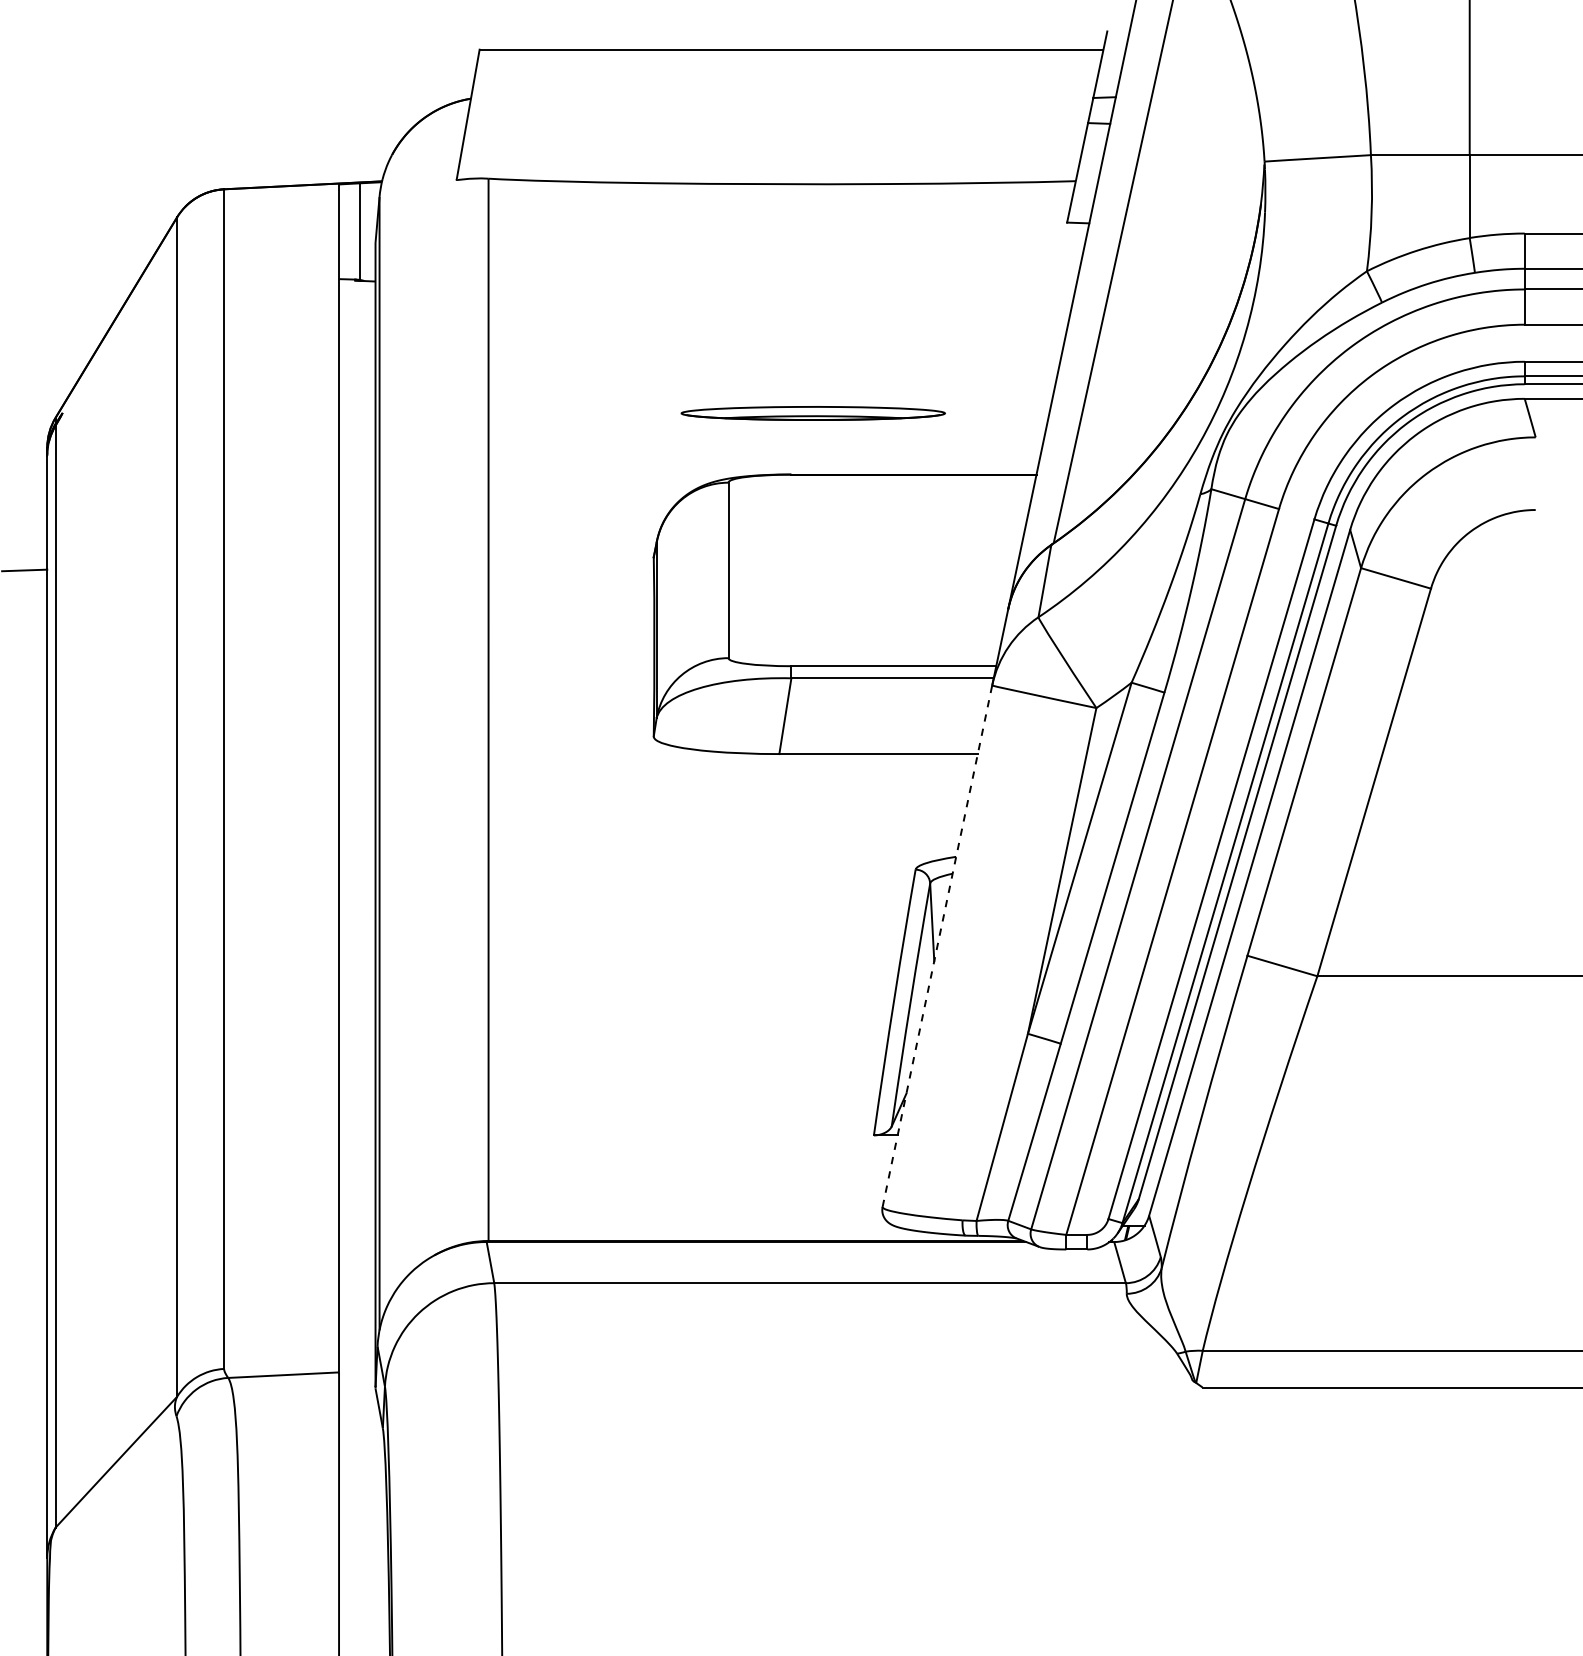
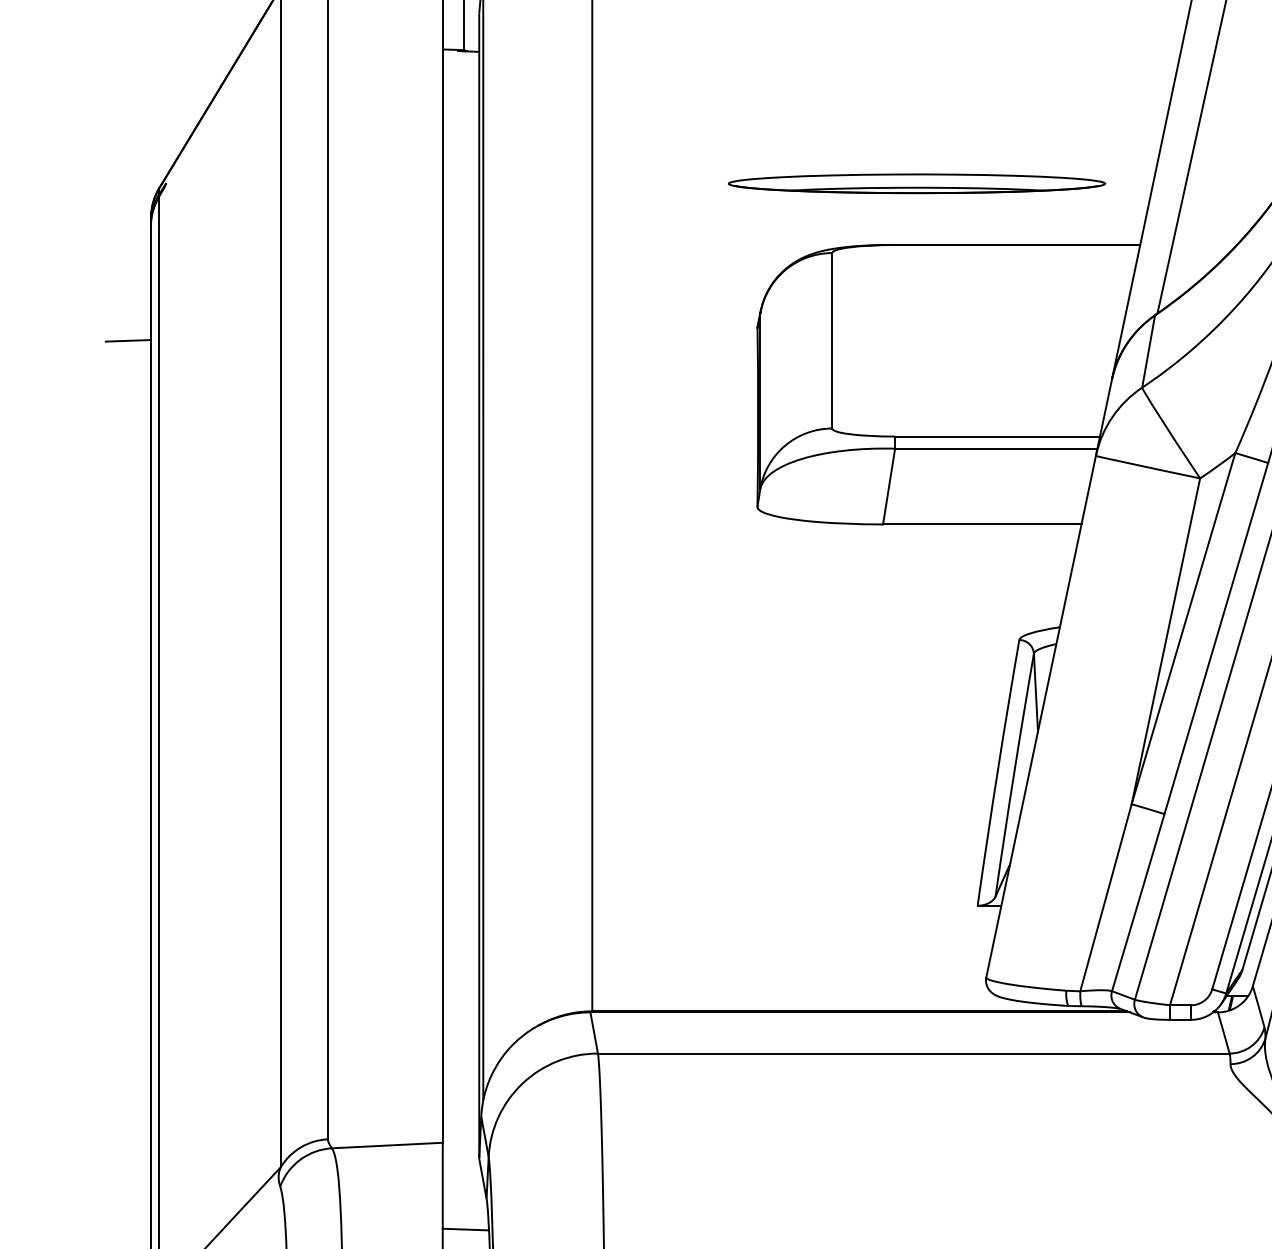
part: (813, 413) -> (917, 183), size x1.43
line: (937, 945) -> (1041, 715), dashed -> solid
line: (362, 1459) -> (466, 1229), added

